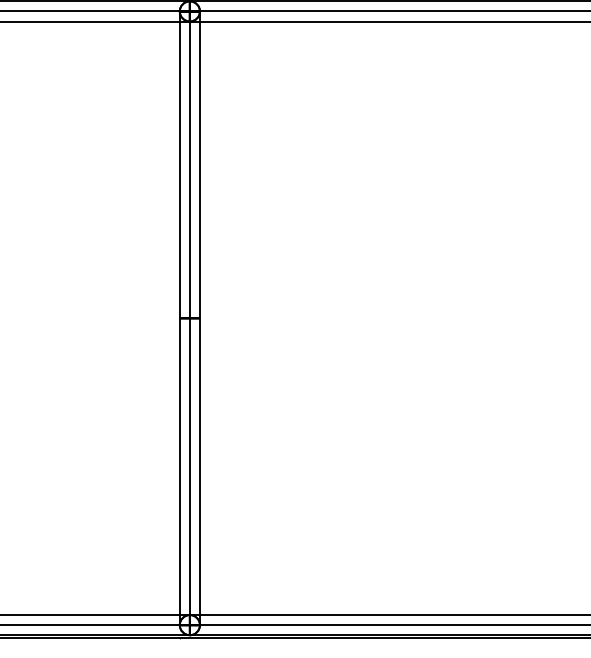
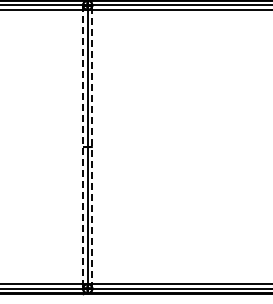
line: (180, 319) -> (83, 147), solid -> dashed
line: (200, 319) -> (92, 147), solid -> dashed

